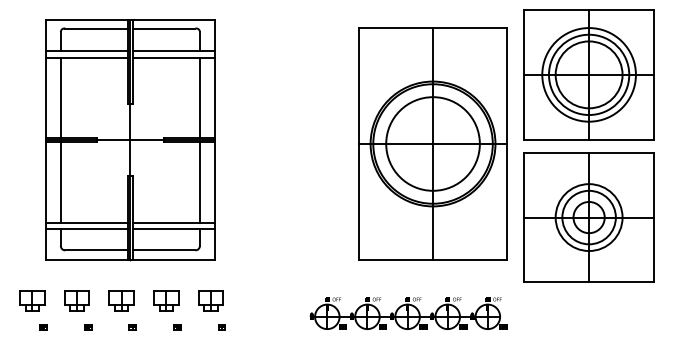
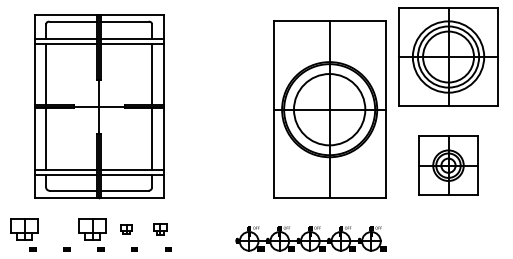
part: (588, 217) -> (448, 165), size x0.6
part: (32, 300) -> (24, 228), size x1.4
part: (76, 300) -> (58, 228), removed
part: (121, 300) -> (92, 228), size x1.4
part: (166, 300) -> (126, 228), size x0.6
part: (210, 300) -> (160, 228), size x0.7

